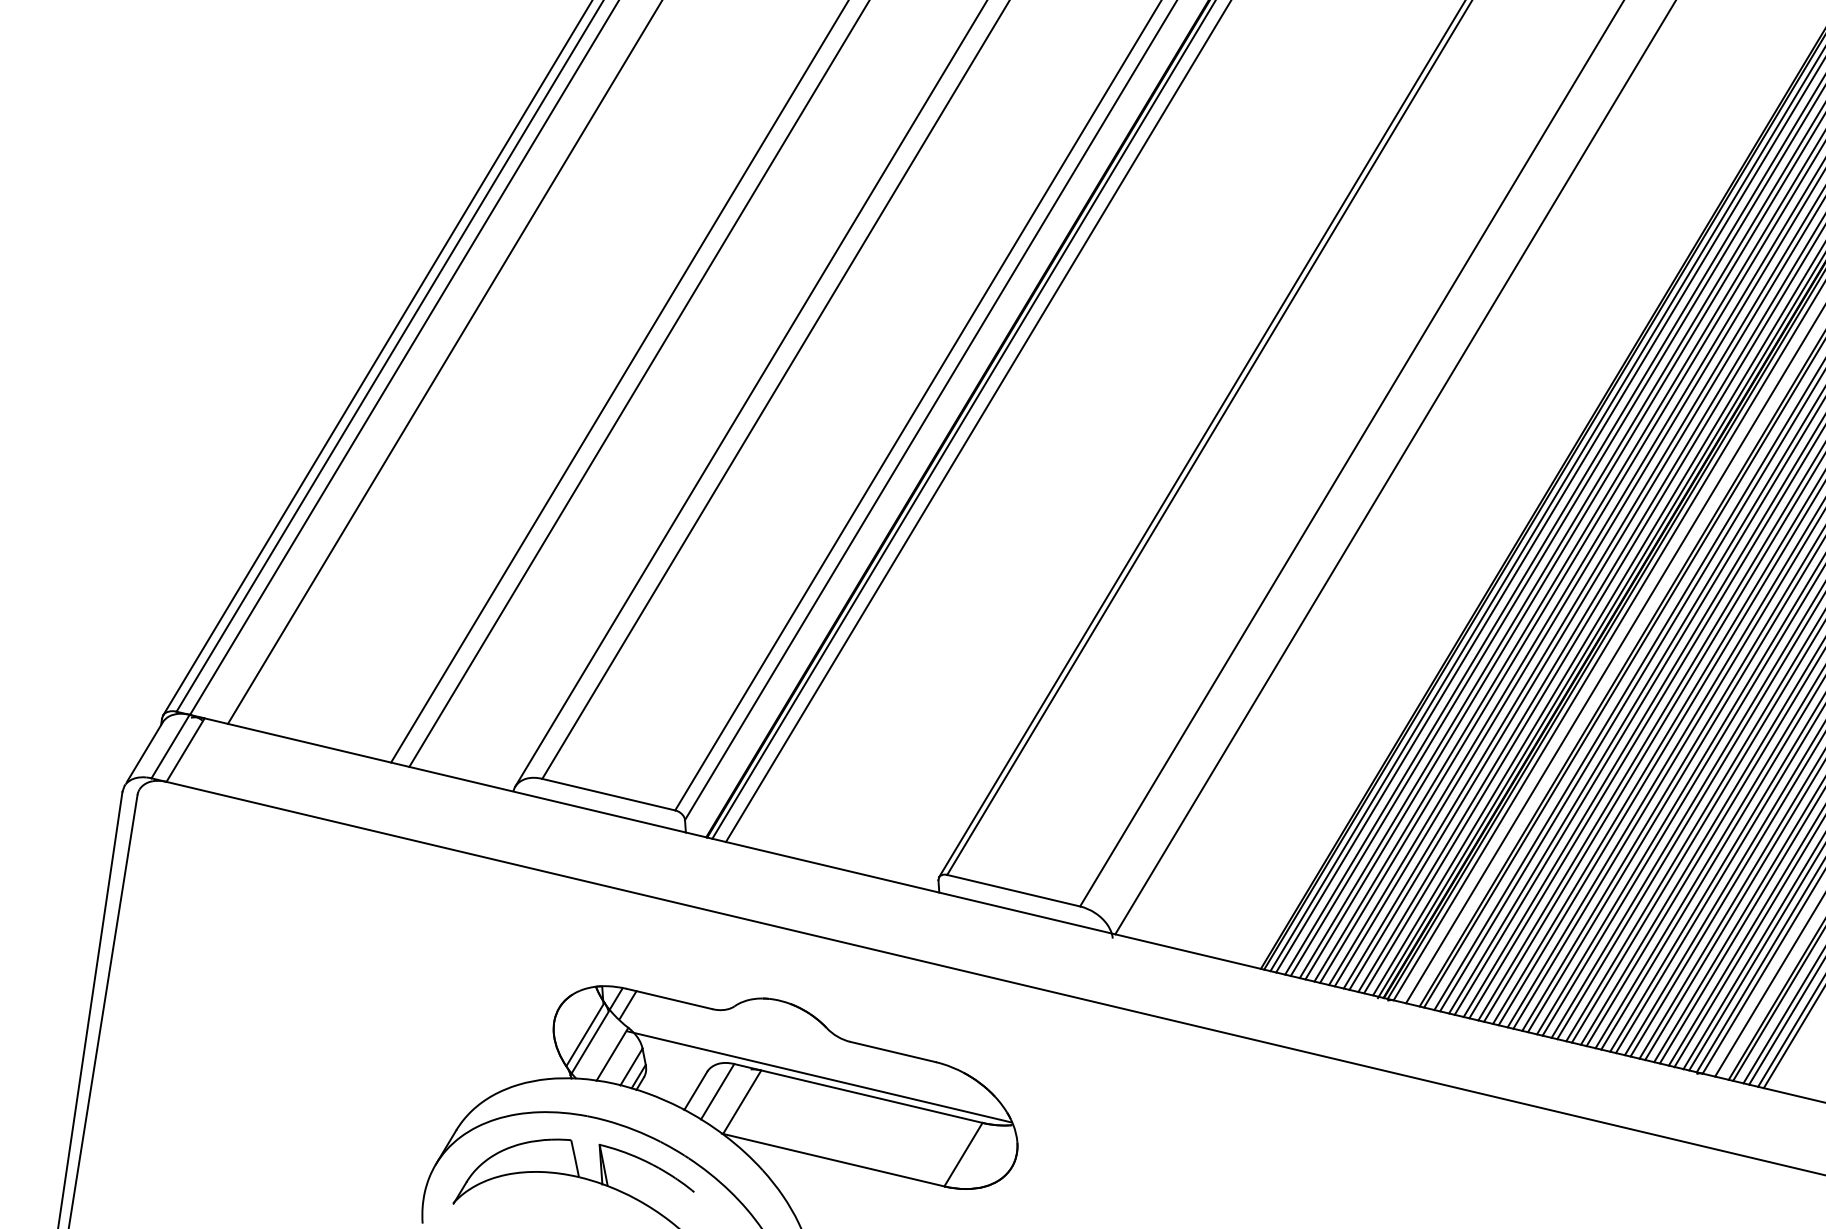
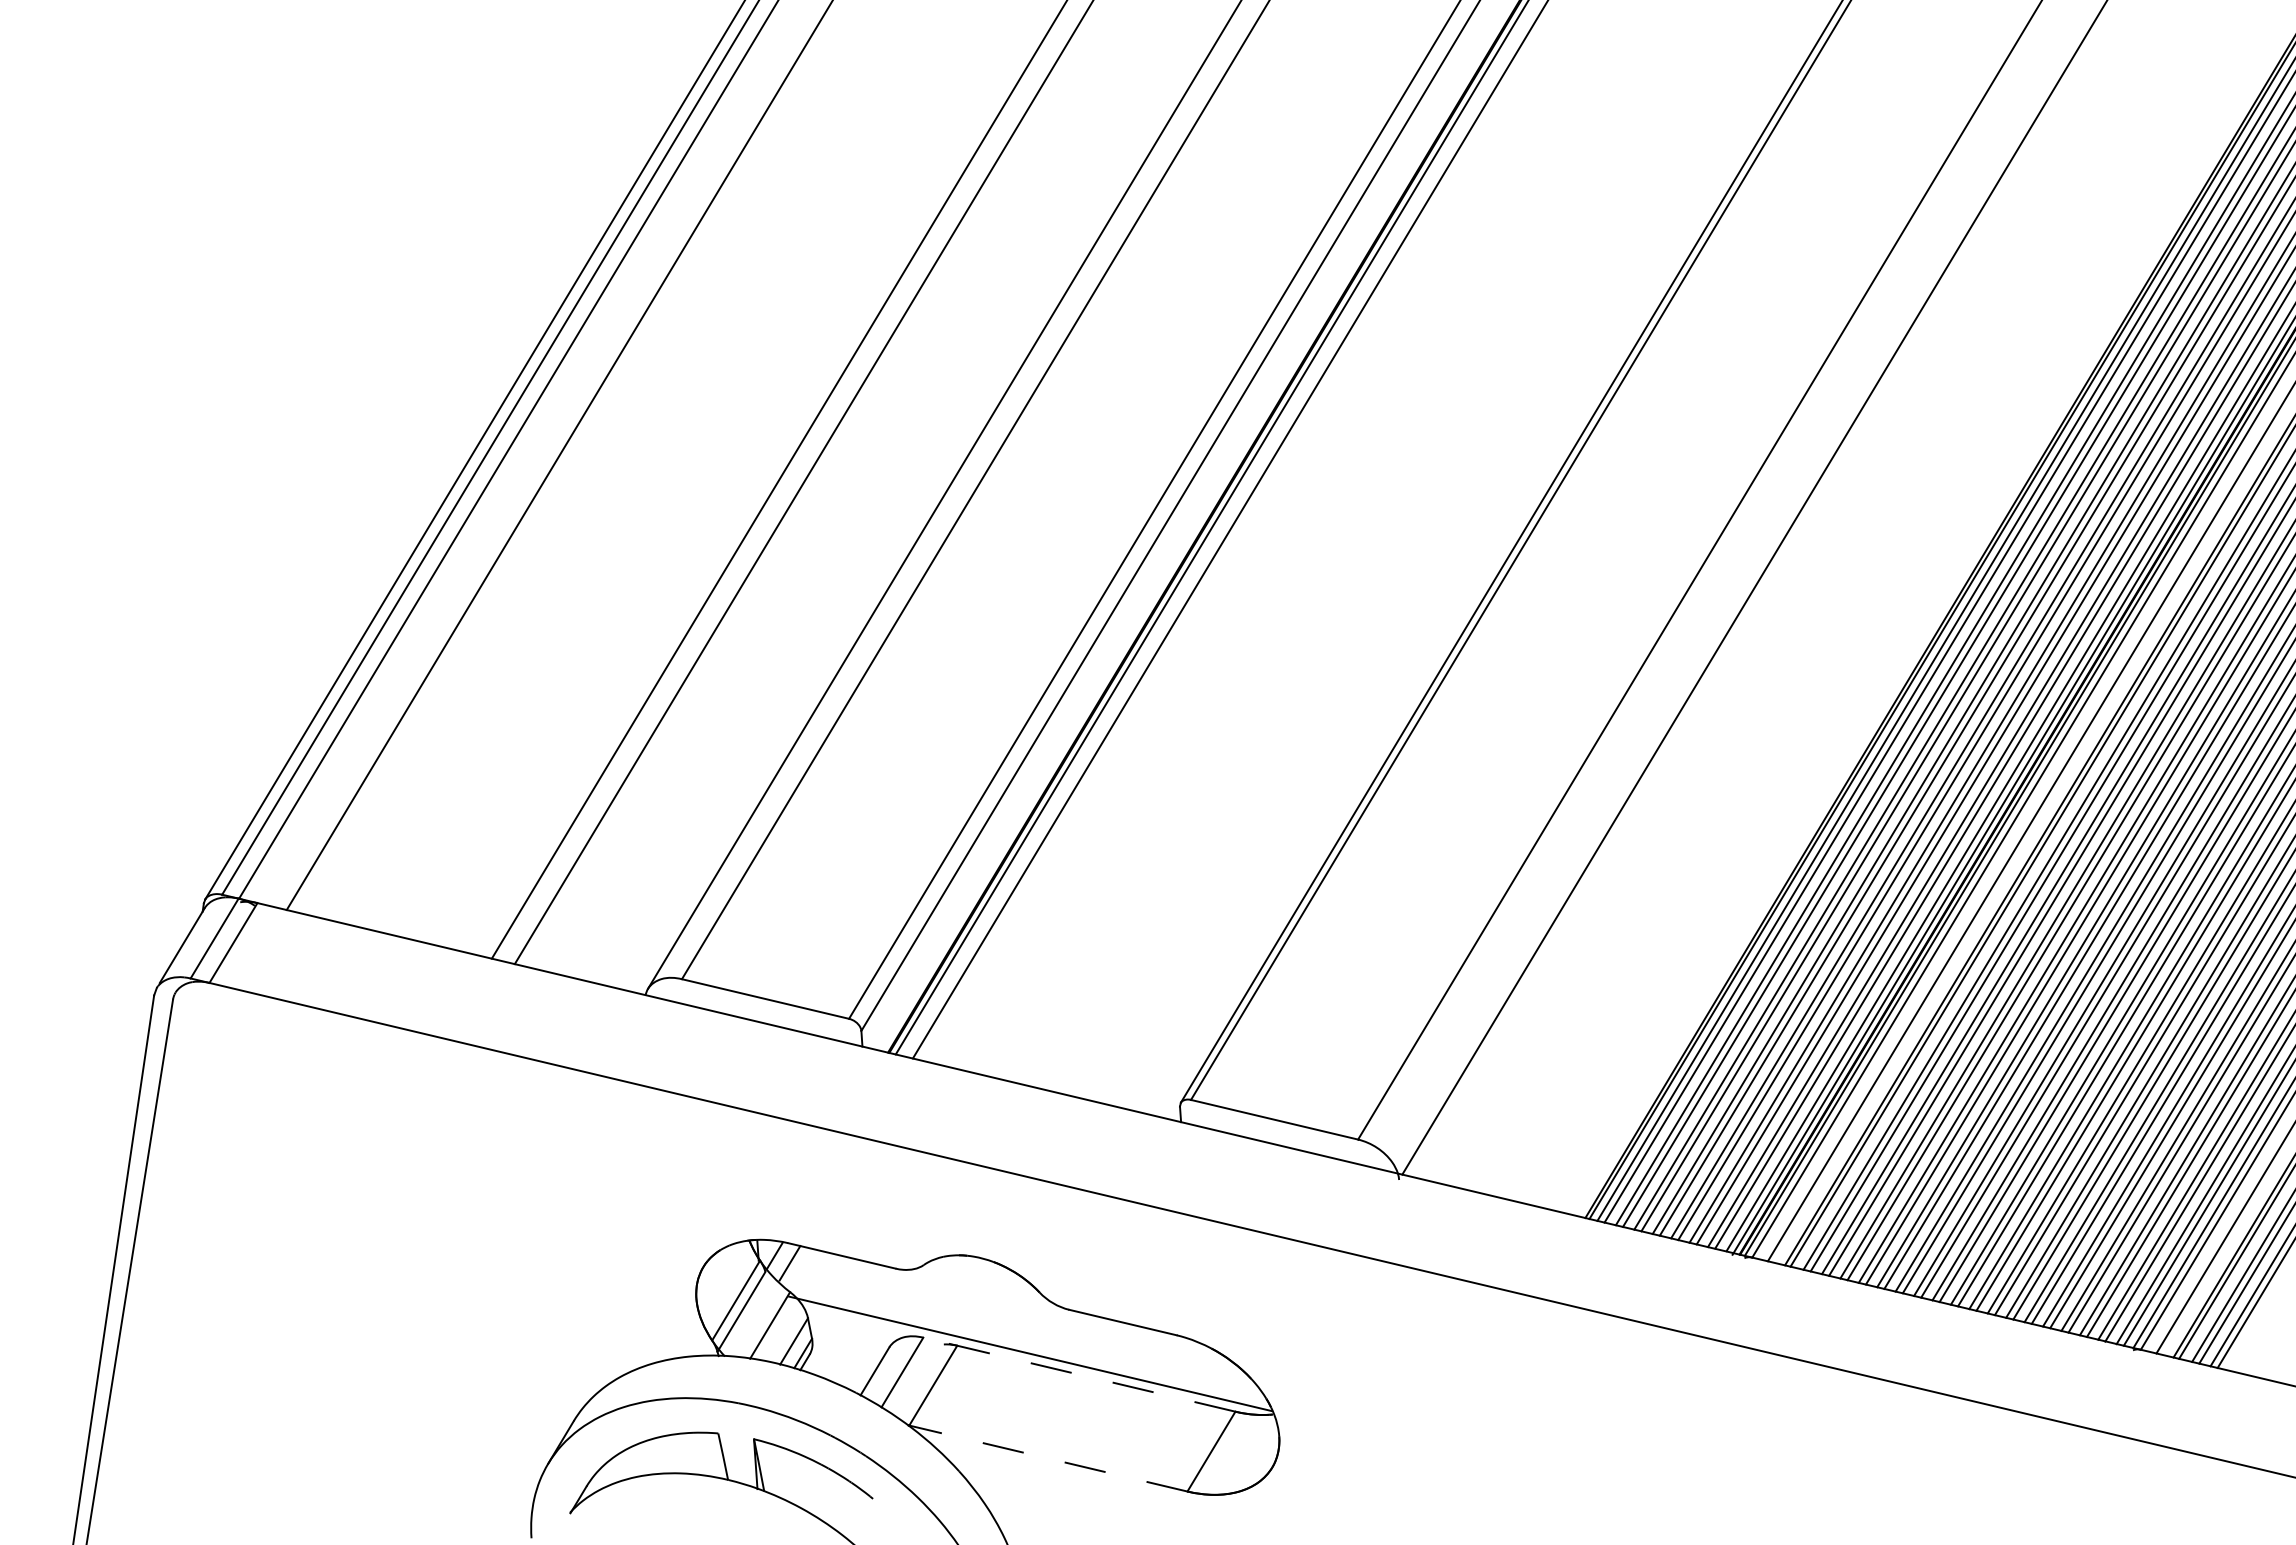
line: (857, 1093) -> (1078, 1374), solid -> dashed
line: (833, 1160) -> (1047, 1458), solid -> dashed

